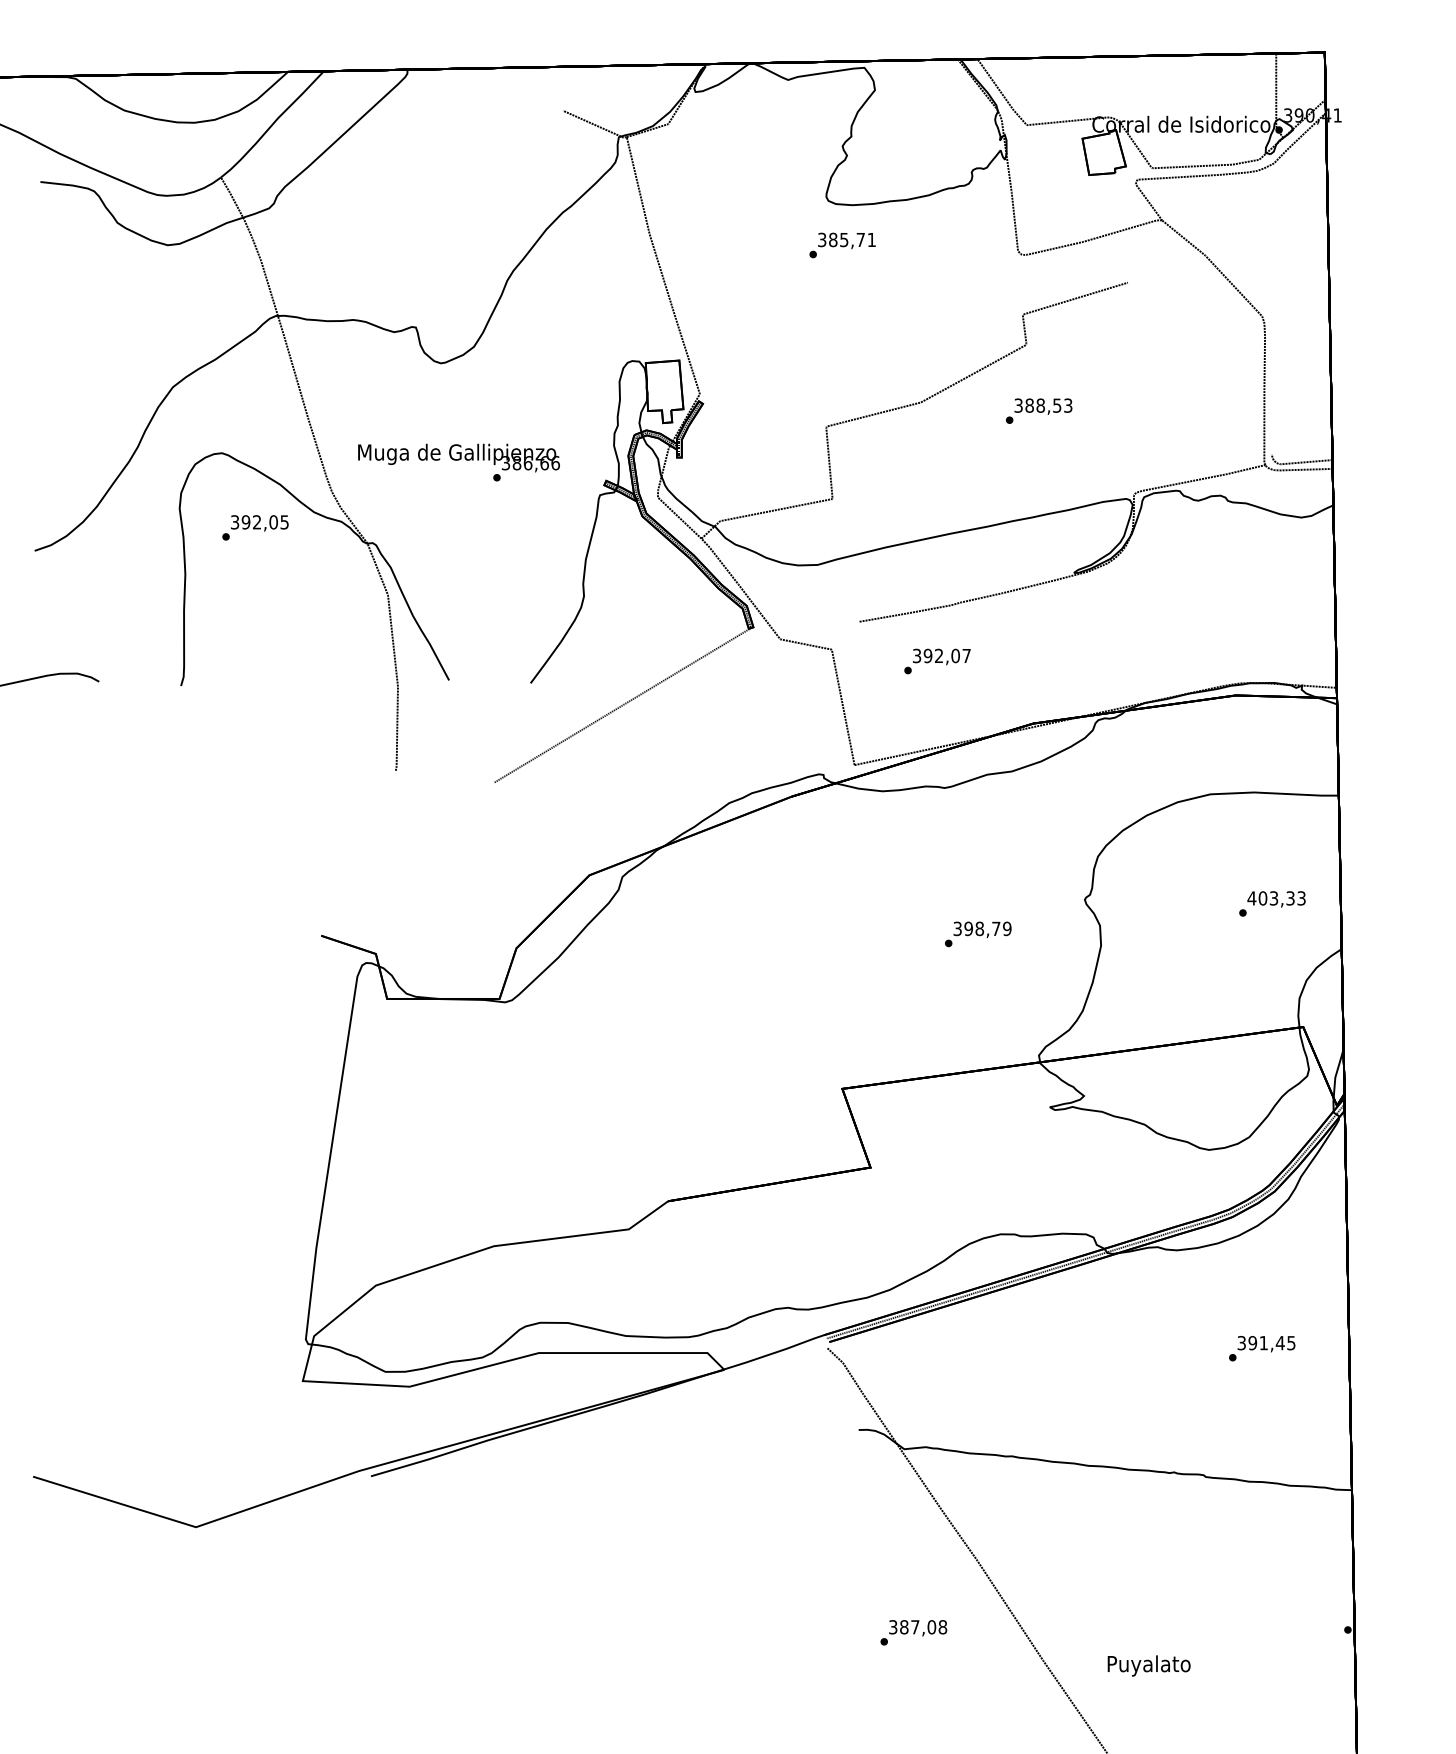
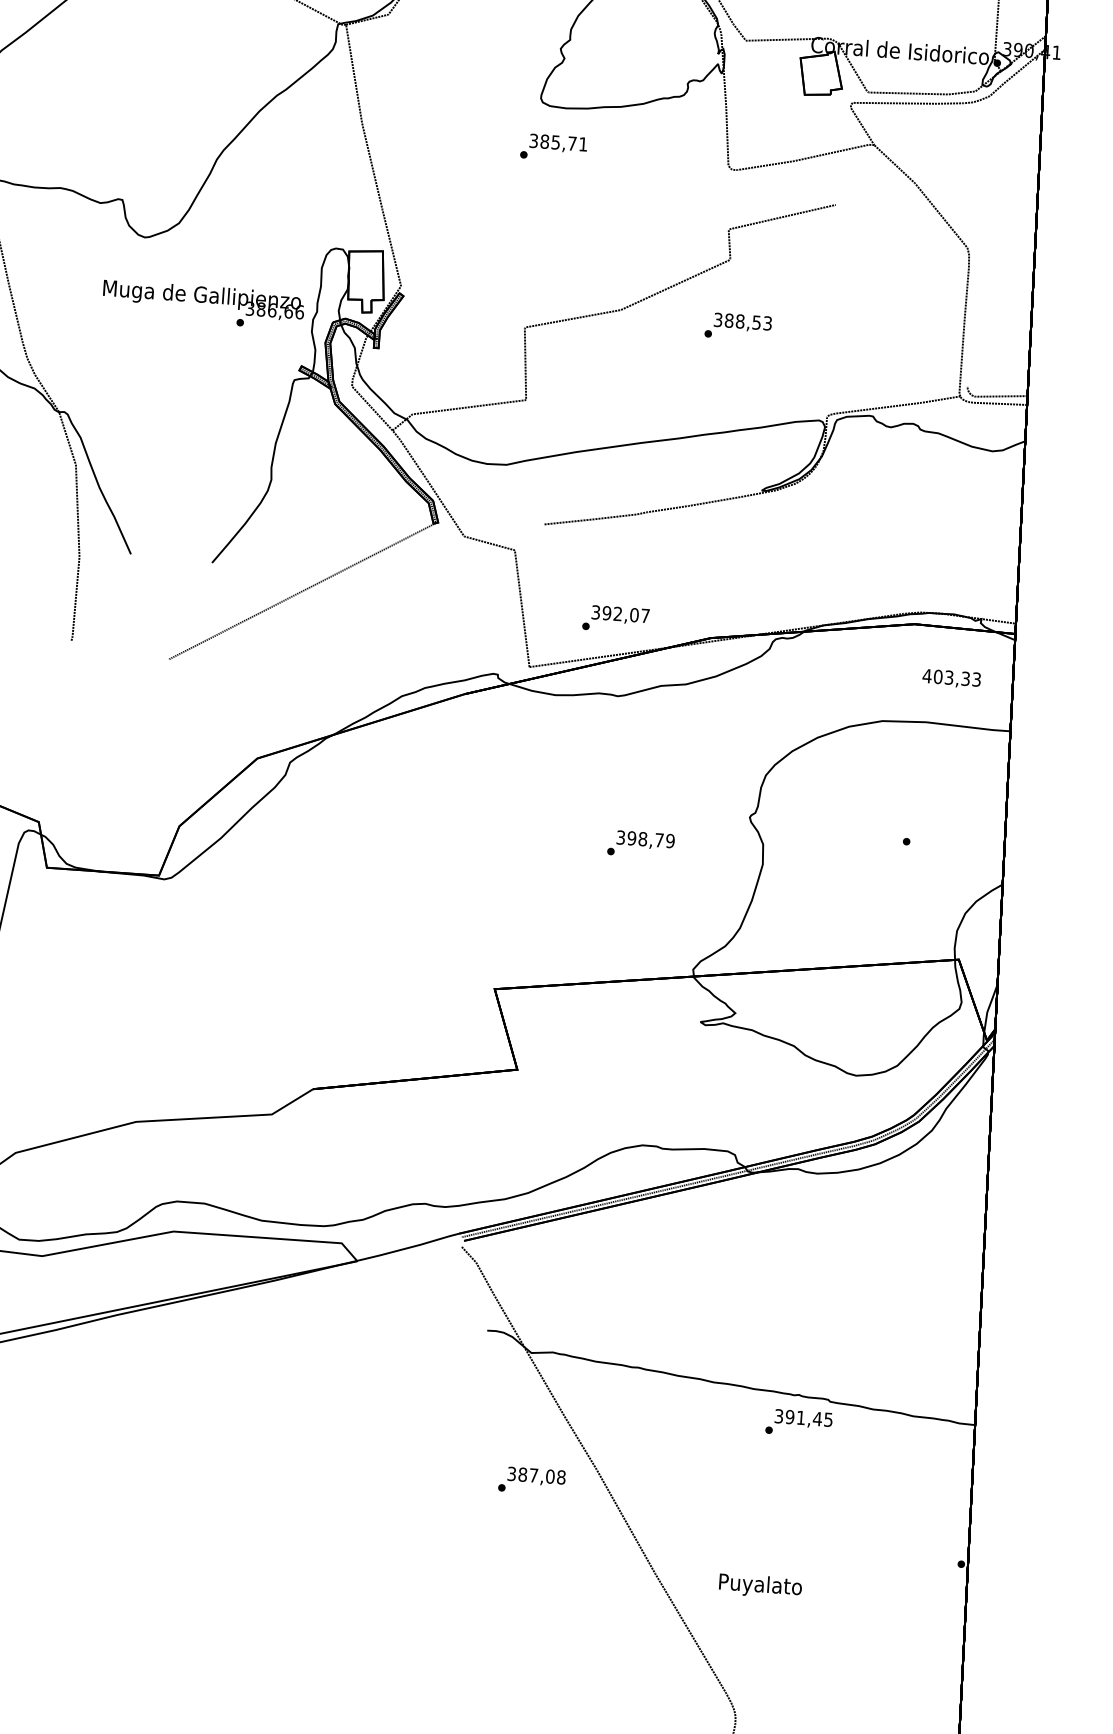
text: (458, 462) -> (202, 304), moved
text: (937, 661) -> (615, 619), moved
text: (1276, 899) -> (951, 678), moved
text: (1262, 1348) -> (799, 1423), moved
text: (913, 1632) -> (531, 1480), moved

